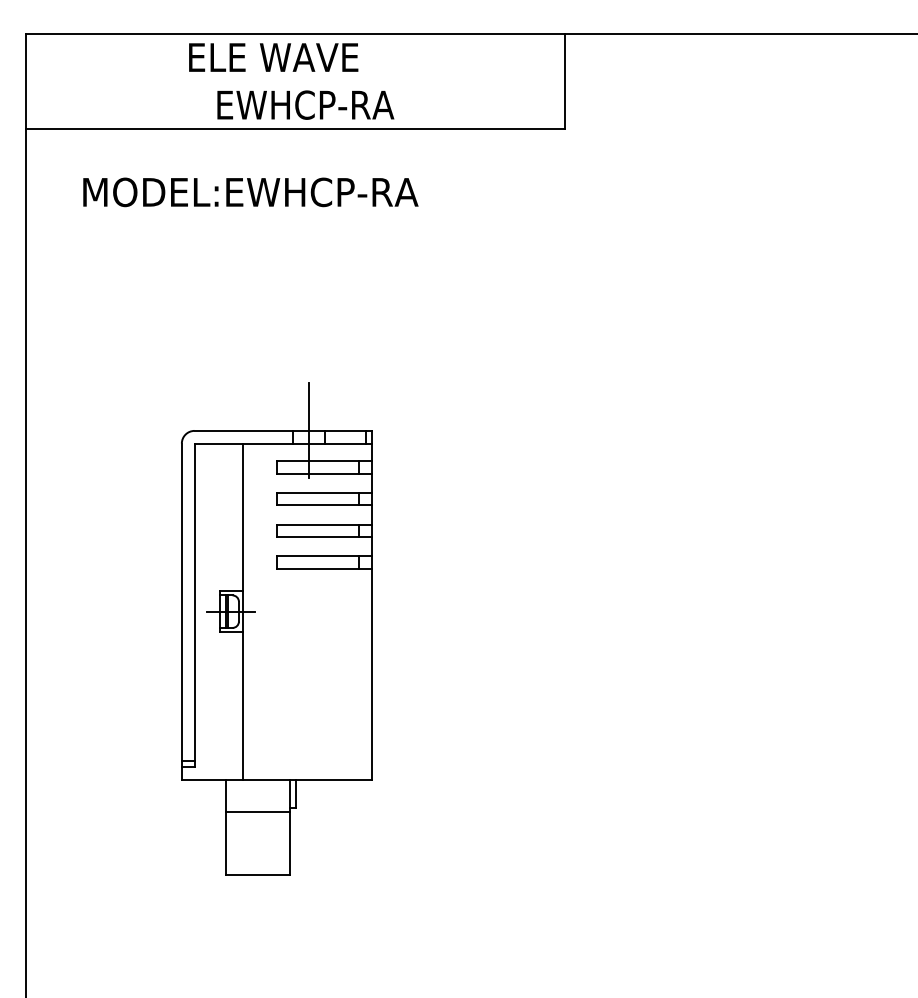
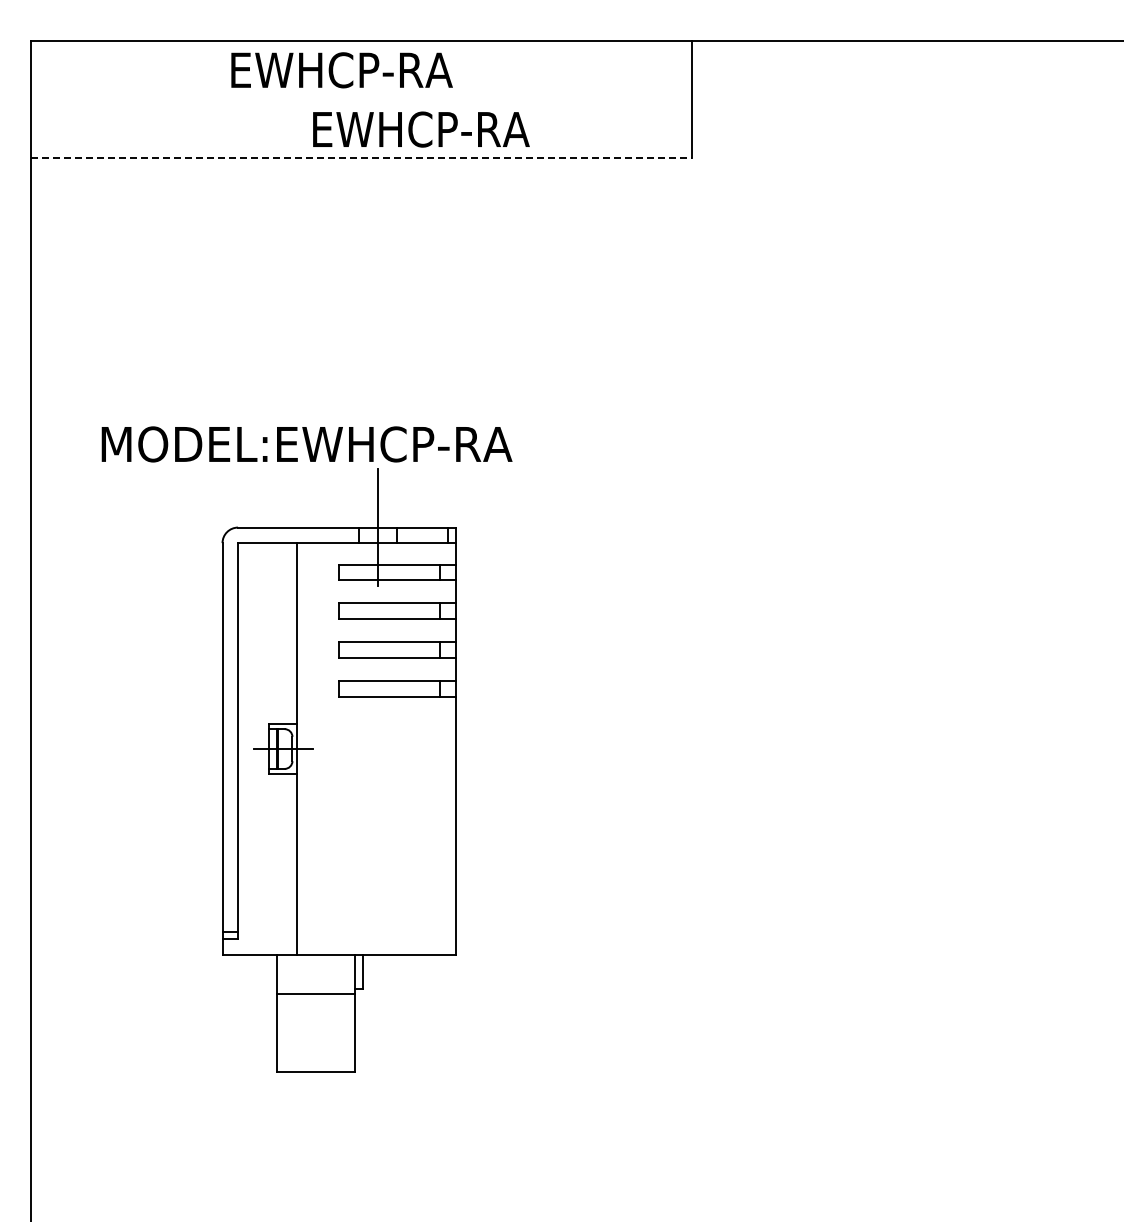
text: (288, 57) -> (353, 70), ELE WAVE -> EWHCP-RA
text: (305, 105) -> (421, 129), moved
line: (295, 128) -> (361, 157), solid -> dashed
text: (250, 192) -> (306, 444), moved

